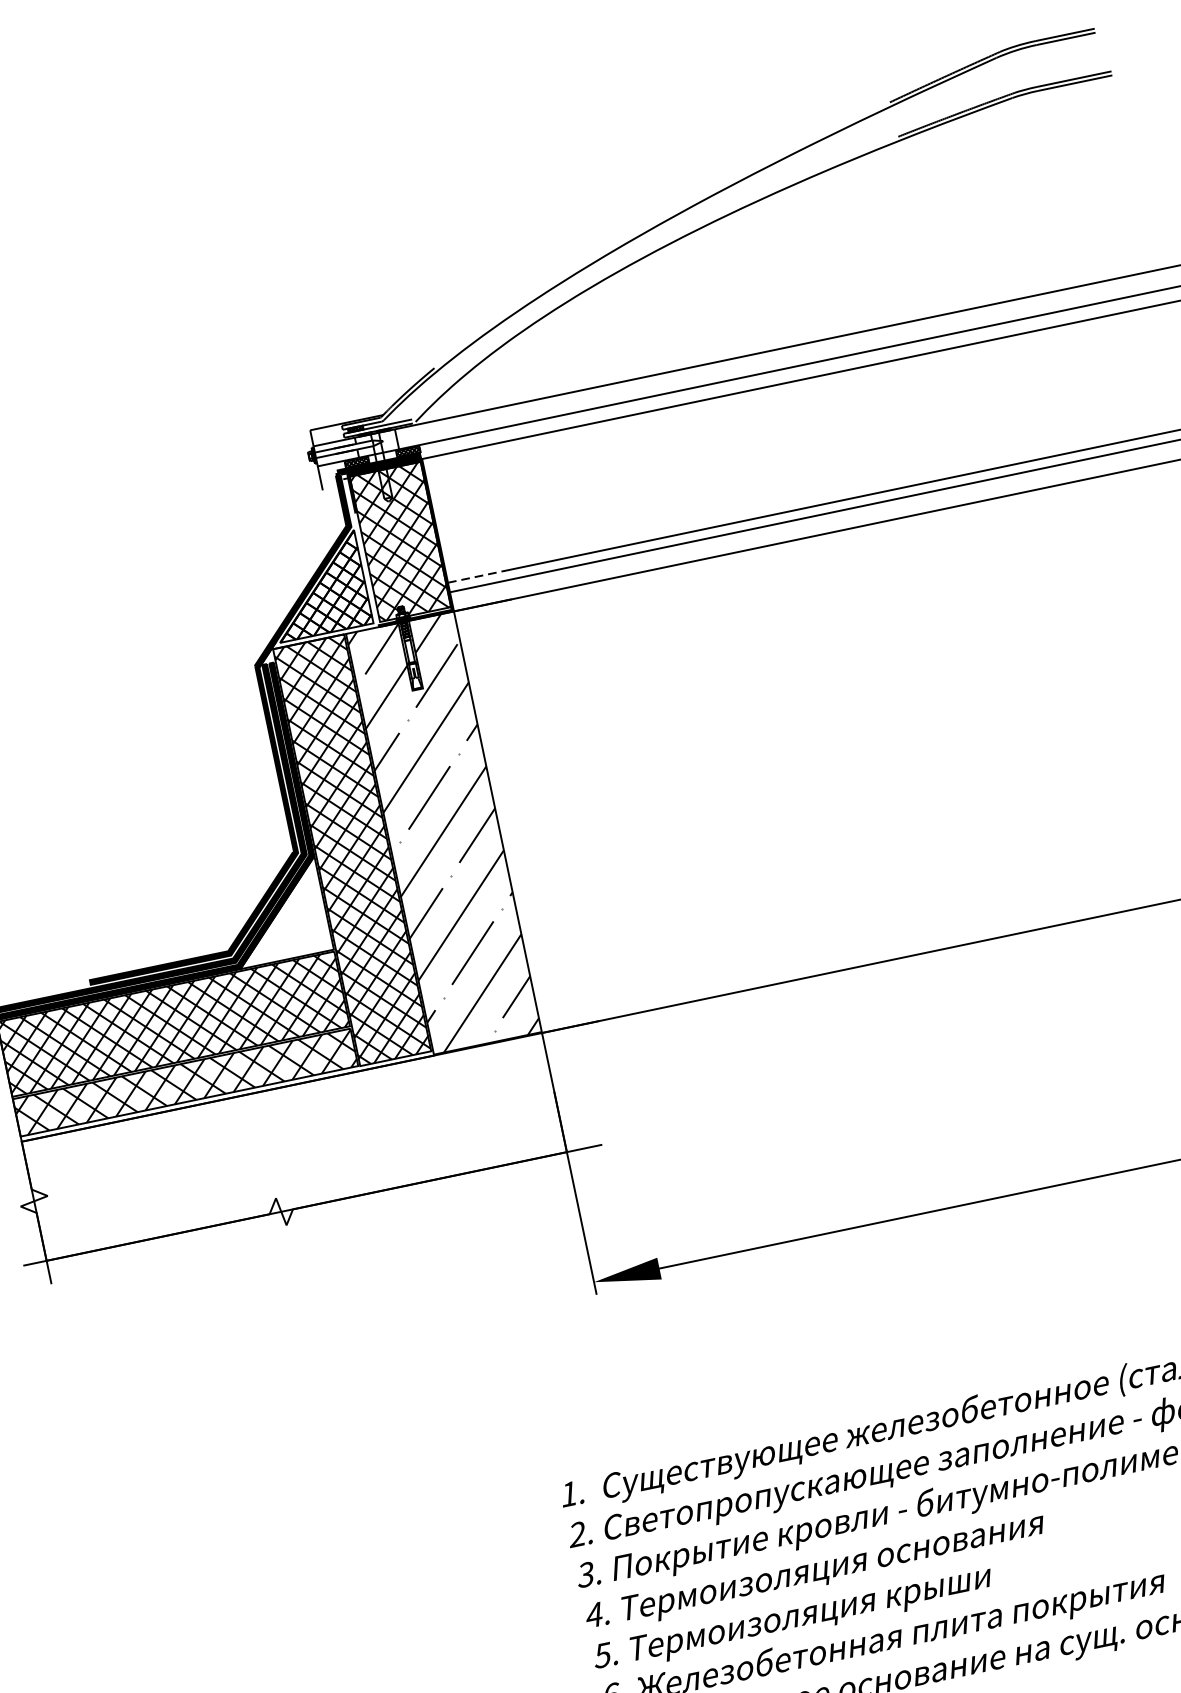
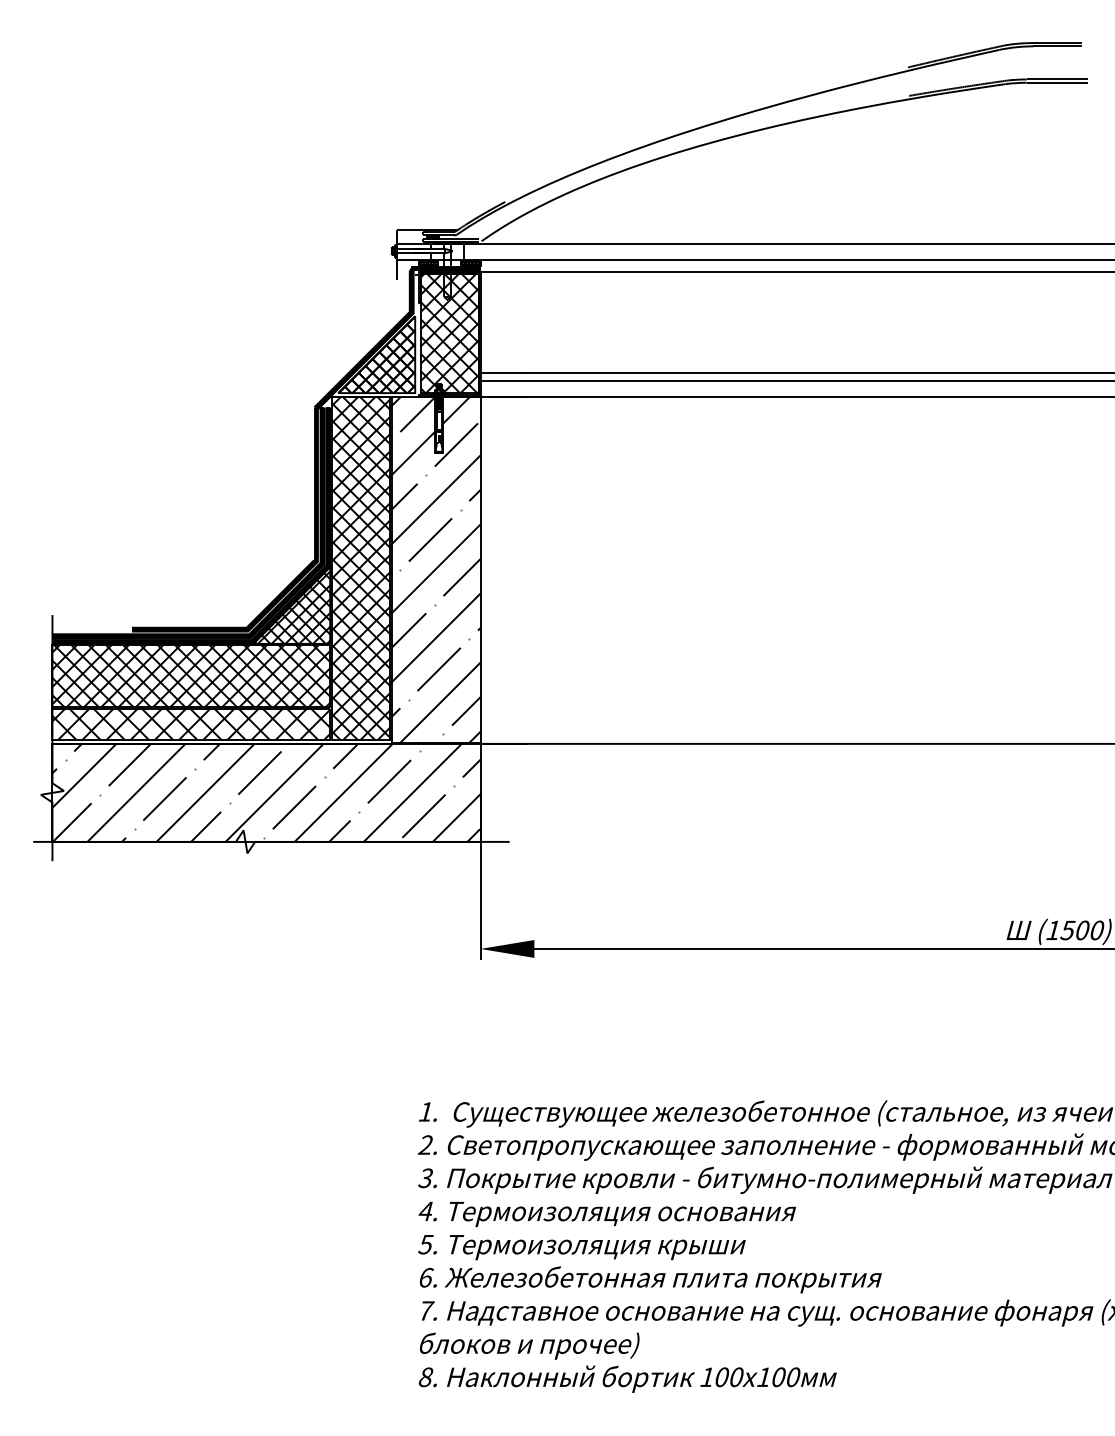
line: (477, 576) -> (504, 373), dashed -> solid
hatch: (278, 915) -> (292, 607), added
hatch: (294, 1146) -> (266, 792), added

